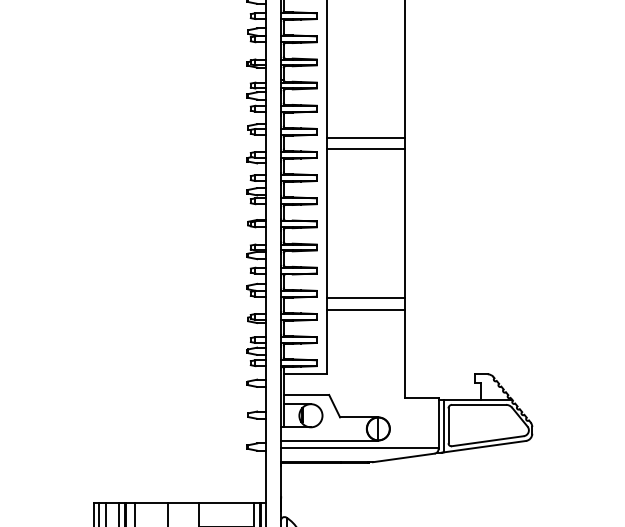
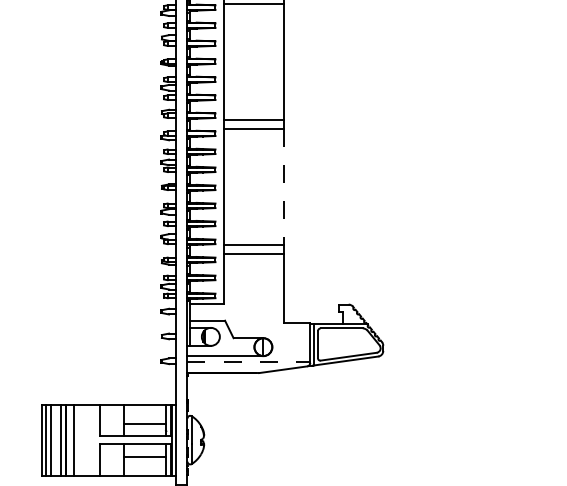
line: (404, 223) -> (283, 187), solid -> dashed
line: (360, 447) -> (249, 361), solid -> dashed

